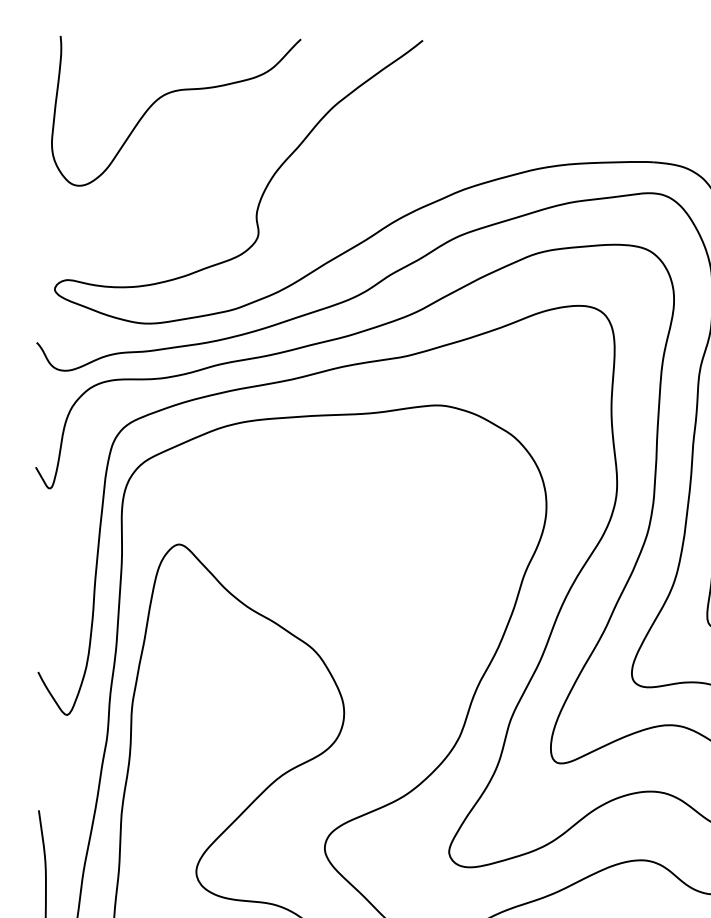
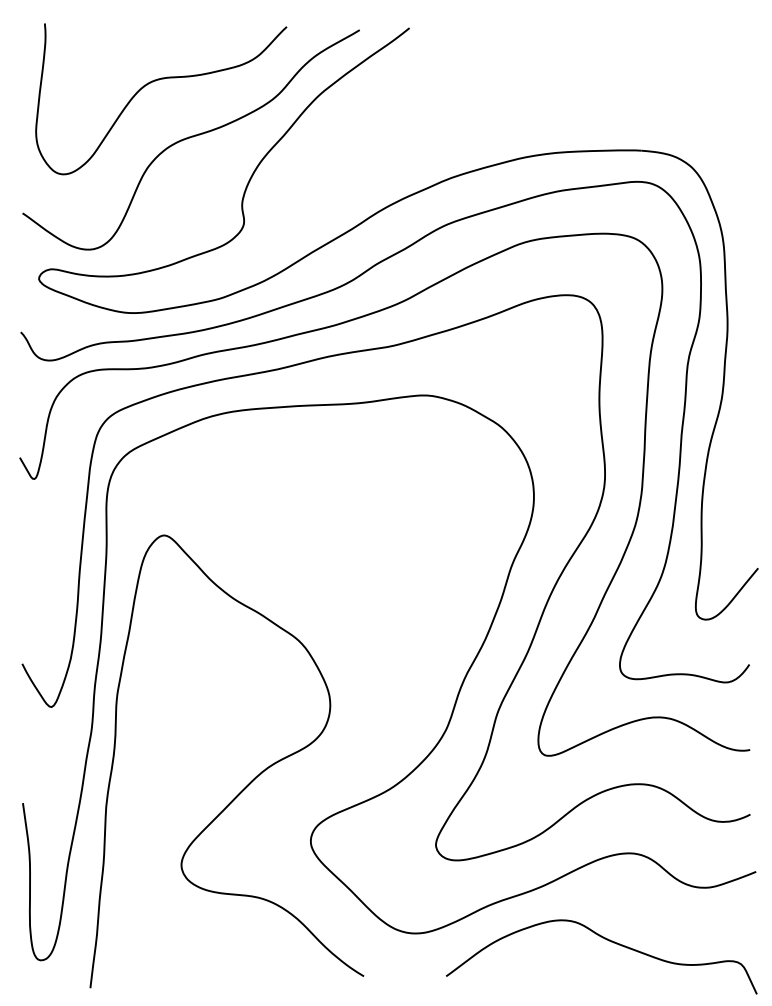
curve: (205, 150) -> (190, 138), added

